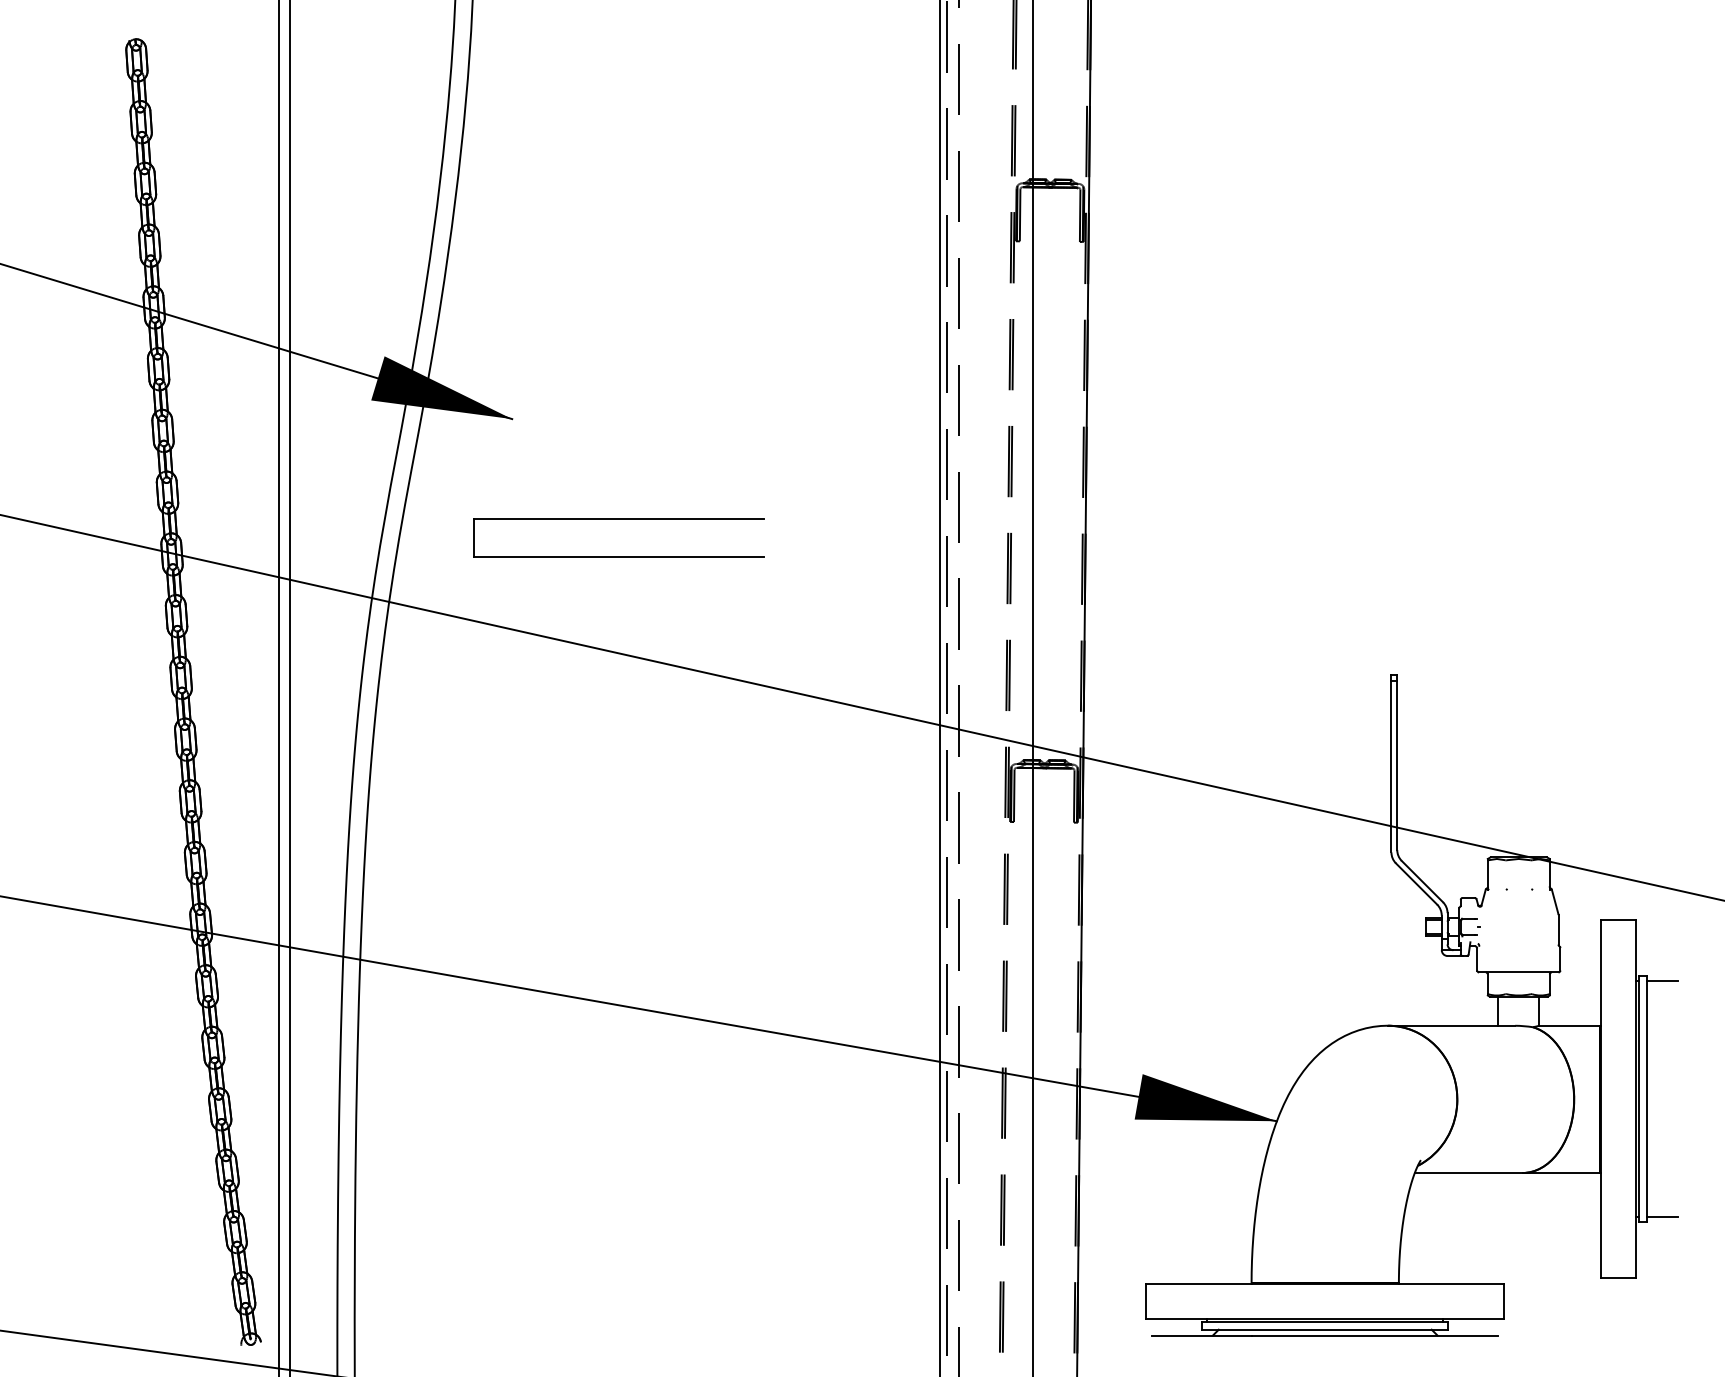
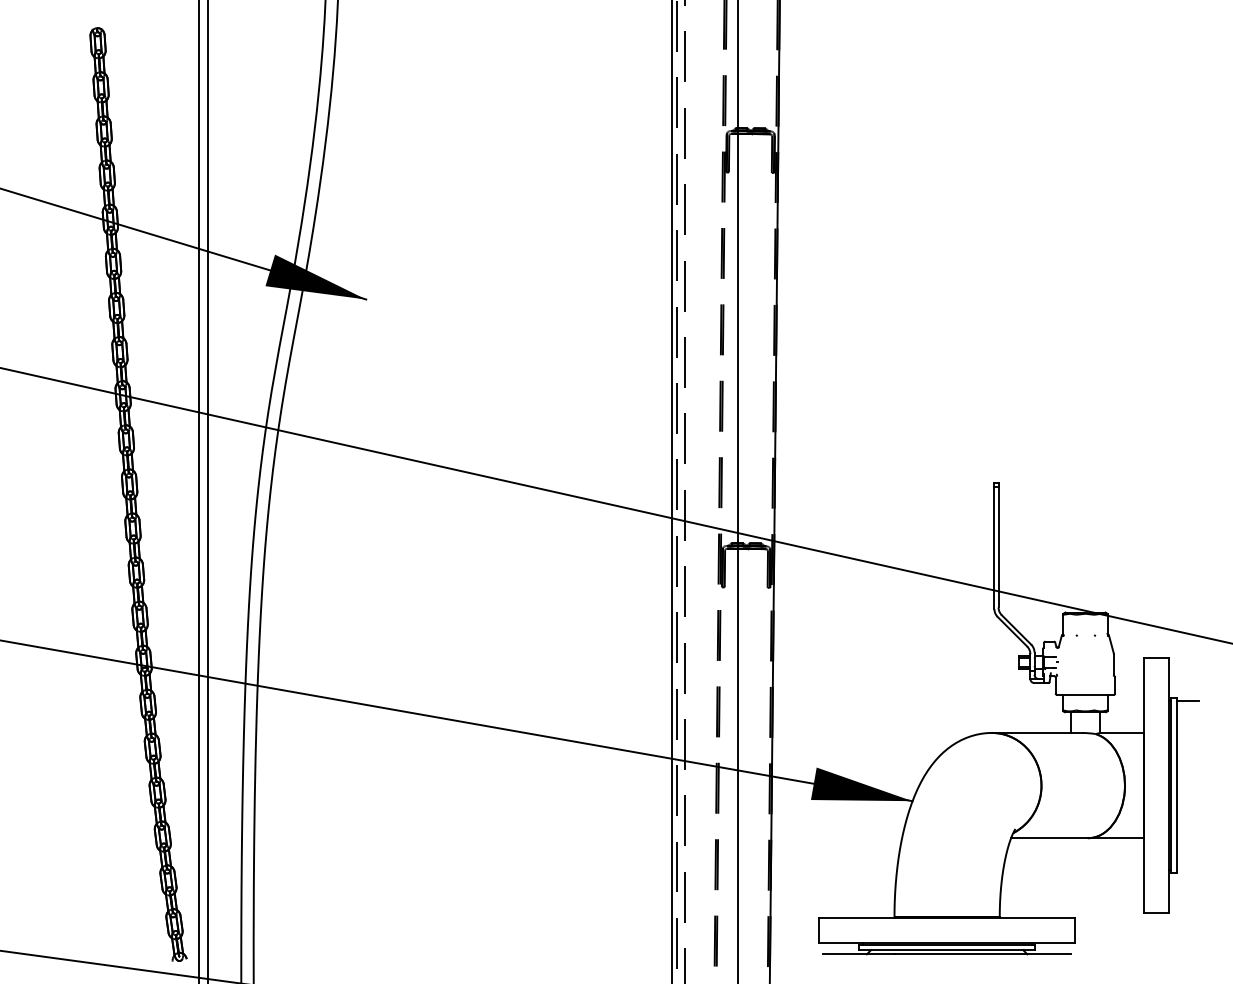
part: (618, 519) -> (442, 371), removed
line: (1661, 1217) -> (1187, 869), removed

